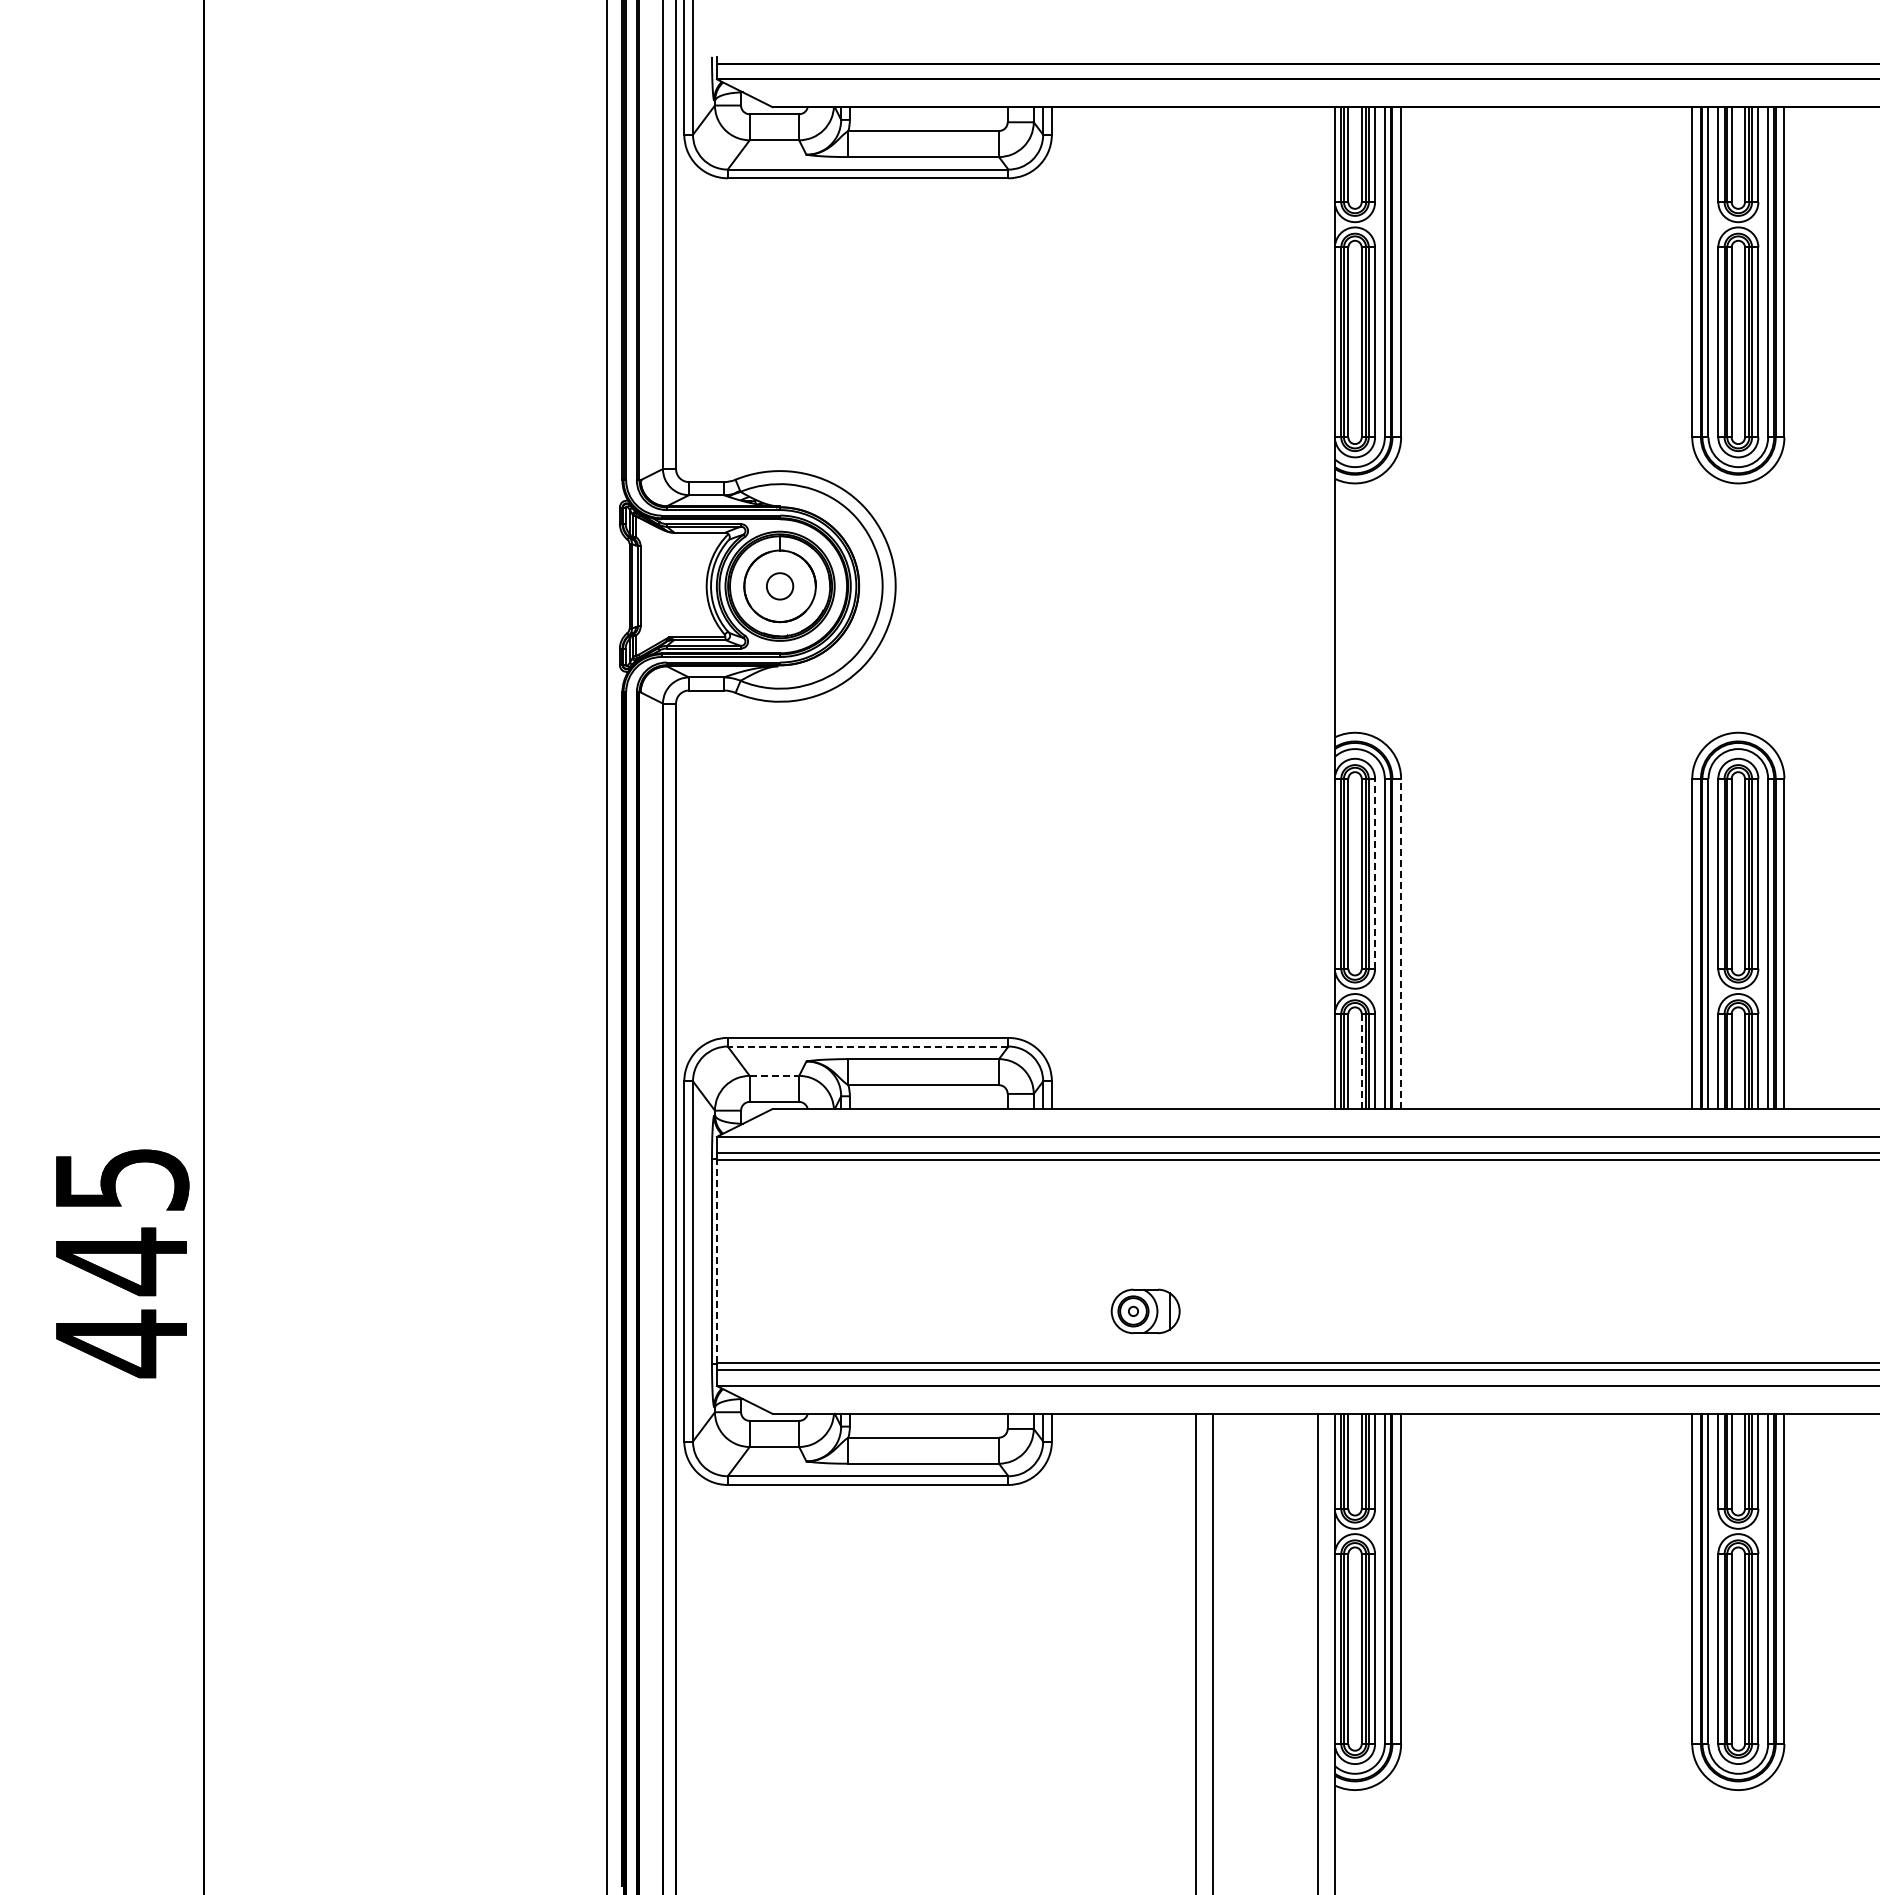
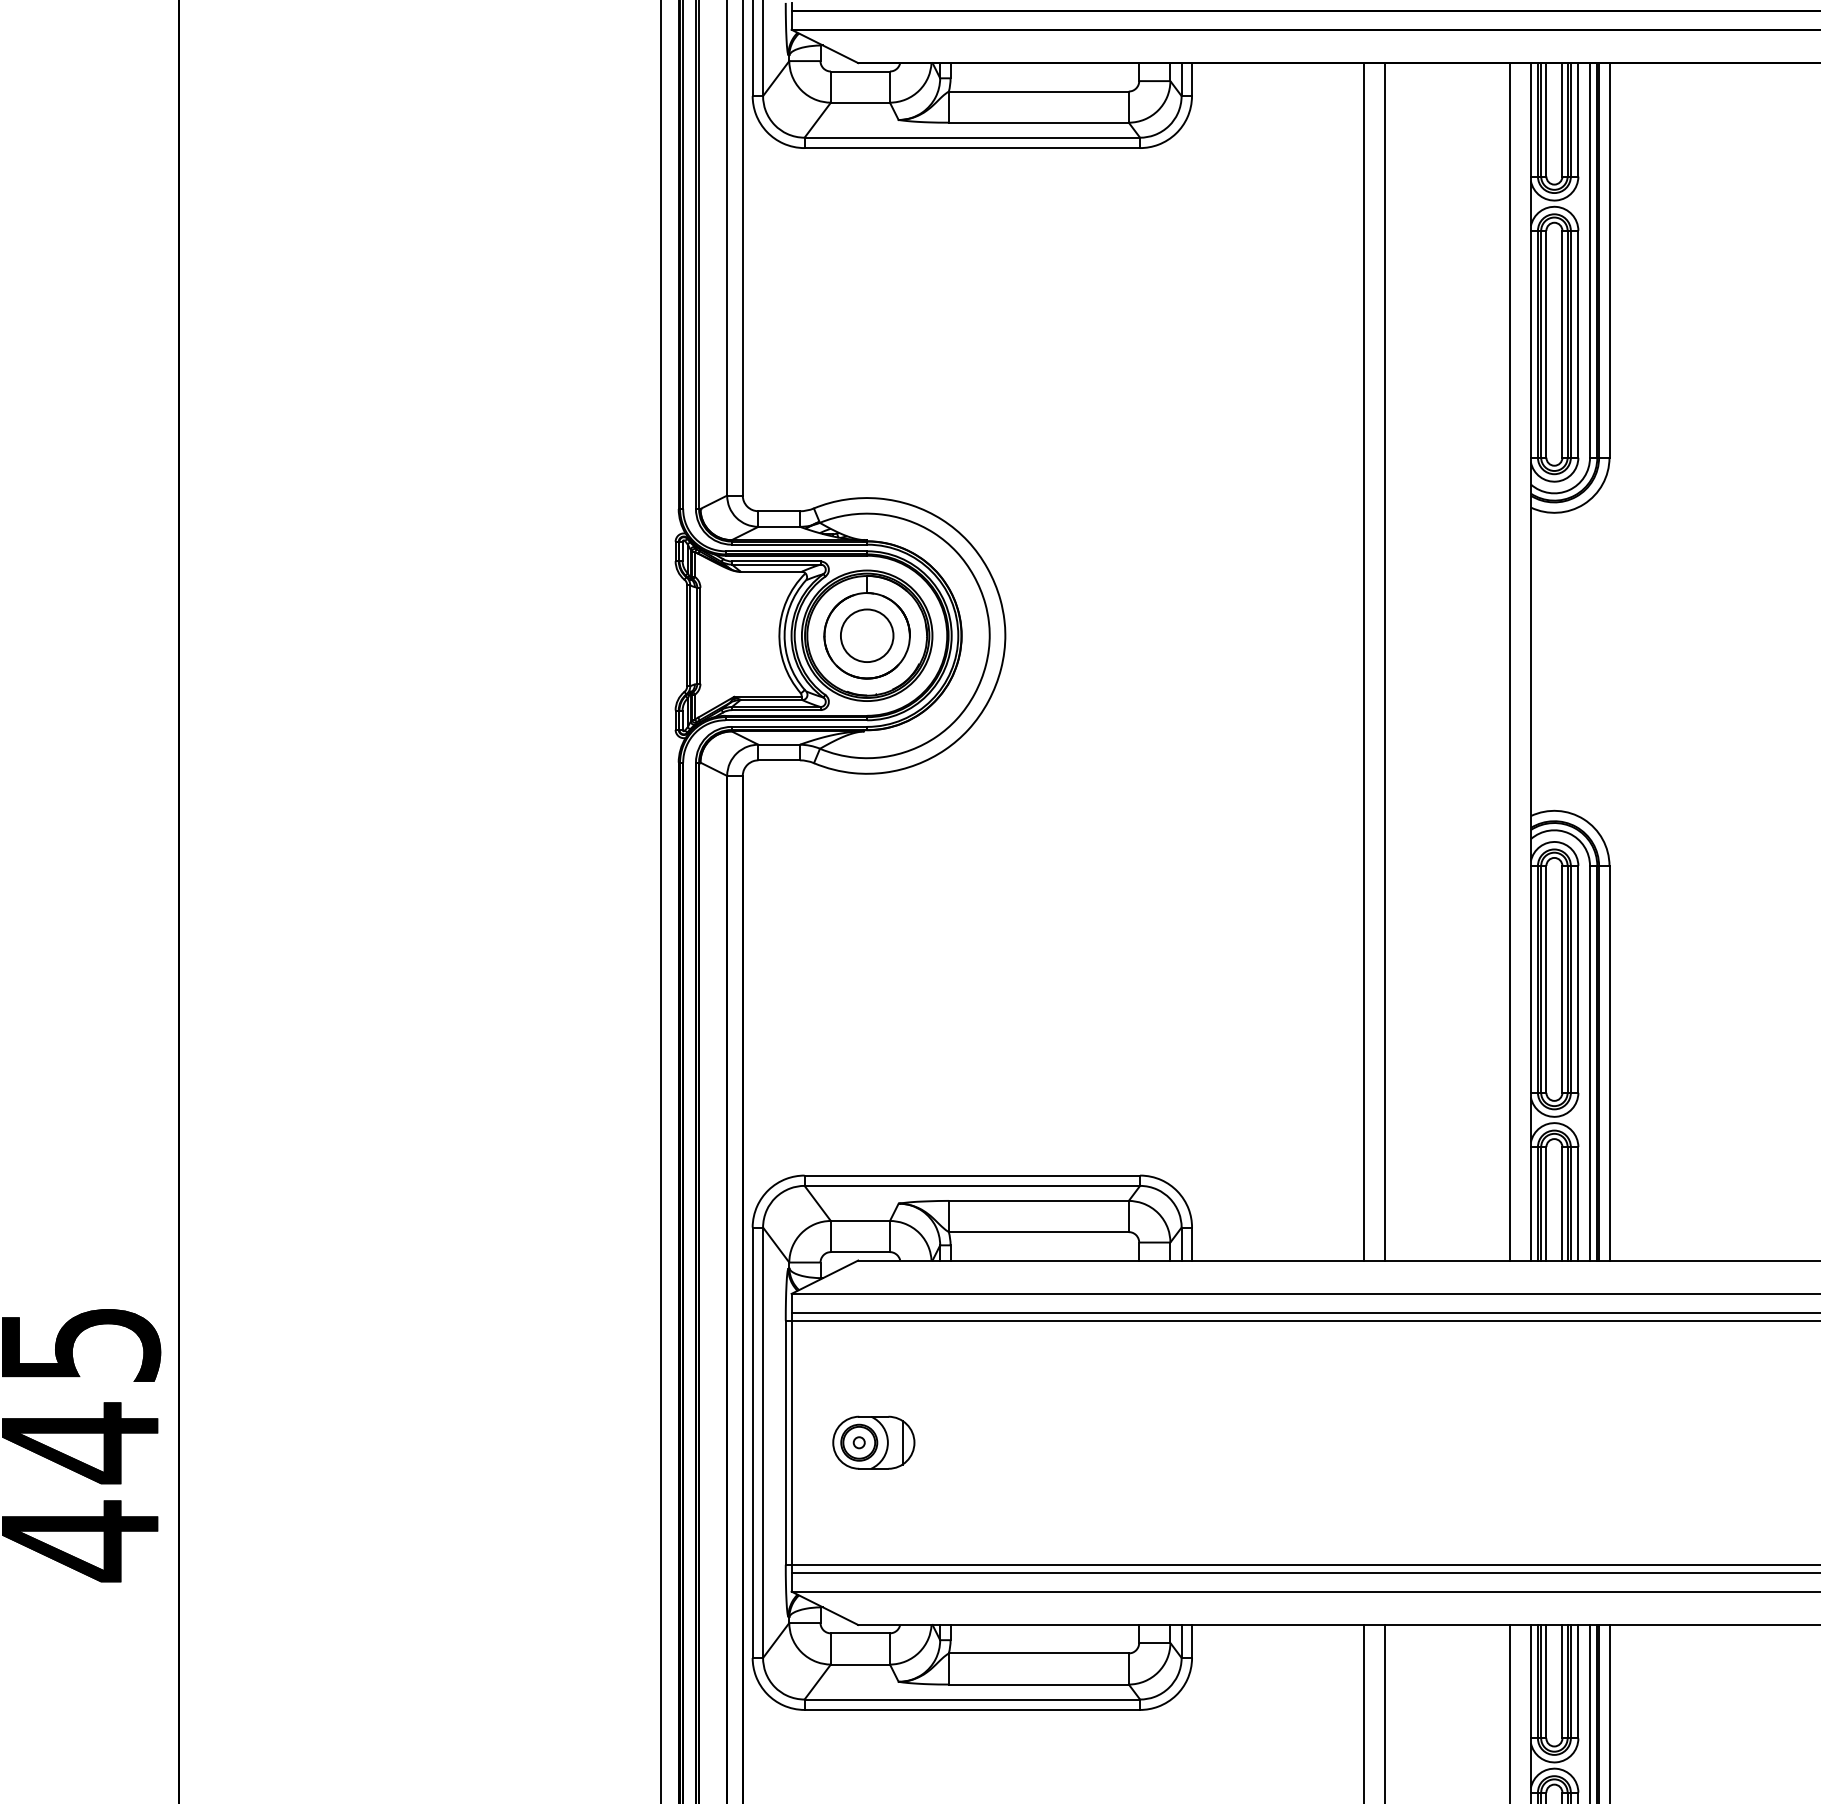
circle: (779, 586) -> (866, 636), size x1.67
line: (1195, 608) -> (1363, 662), added
line: (1213, 608) -> (1385, 662), added
line: (1317, 608) -> (1509, 662), added
line: (1375, 873) -> (1578, 979), dashed -> solid
line: (1401, 943) -> (1609, 1062), dashed -> solid
line: (867, 1046) -> (971, 1185), dashed -> solid
line: (1361, 1061) -> (1562, 1203), dashed -> solid
line: (774, 1075) -> (860, 1220), dashed -> solid
line: (716, 1261) -> (791, 1442), dashed -> solid
part: (1145, 1311) -> (873, 1442), moved

